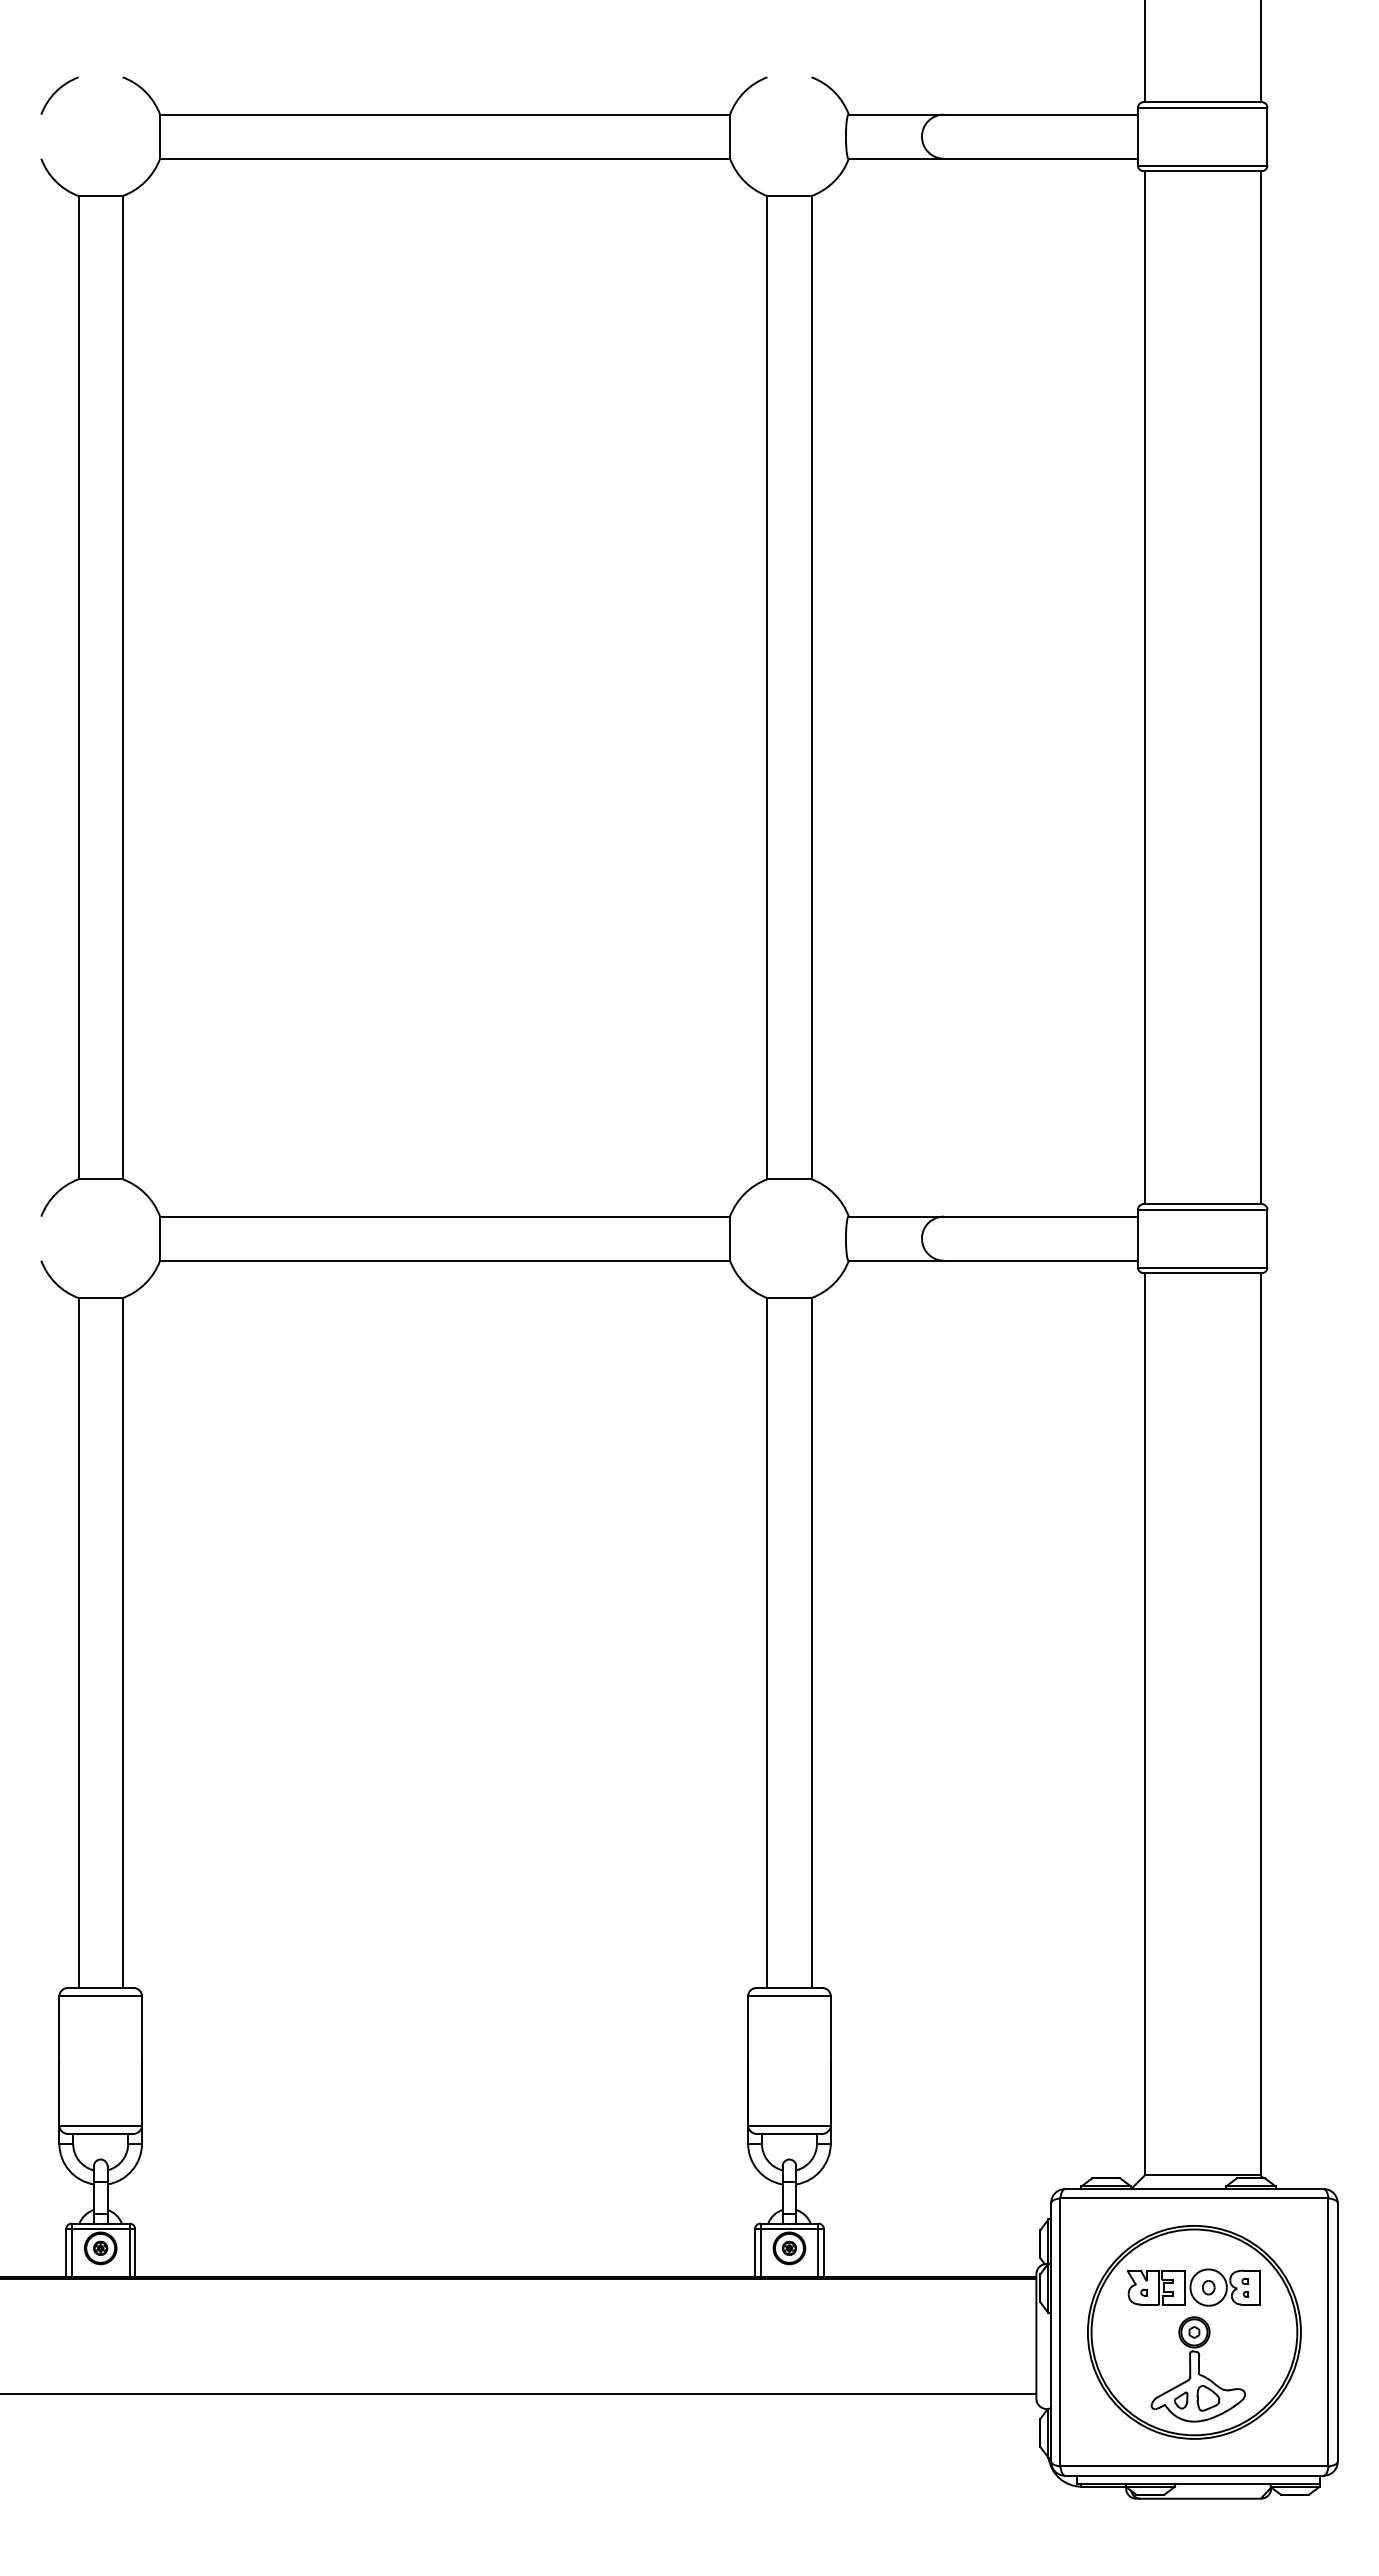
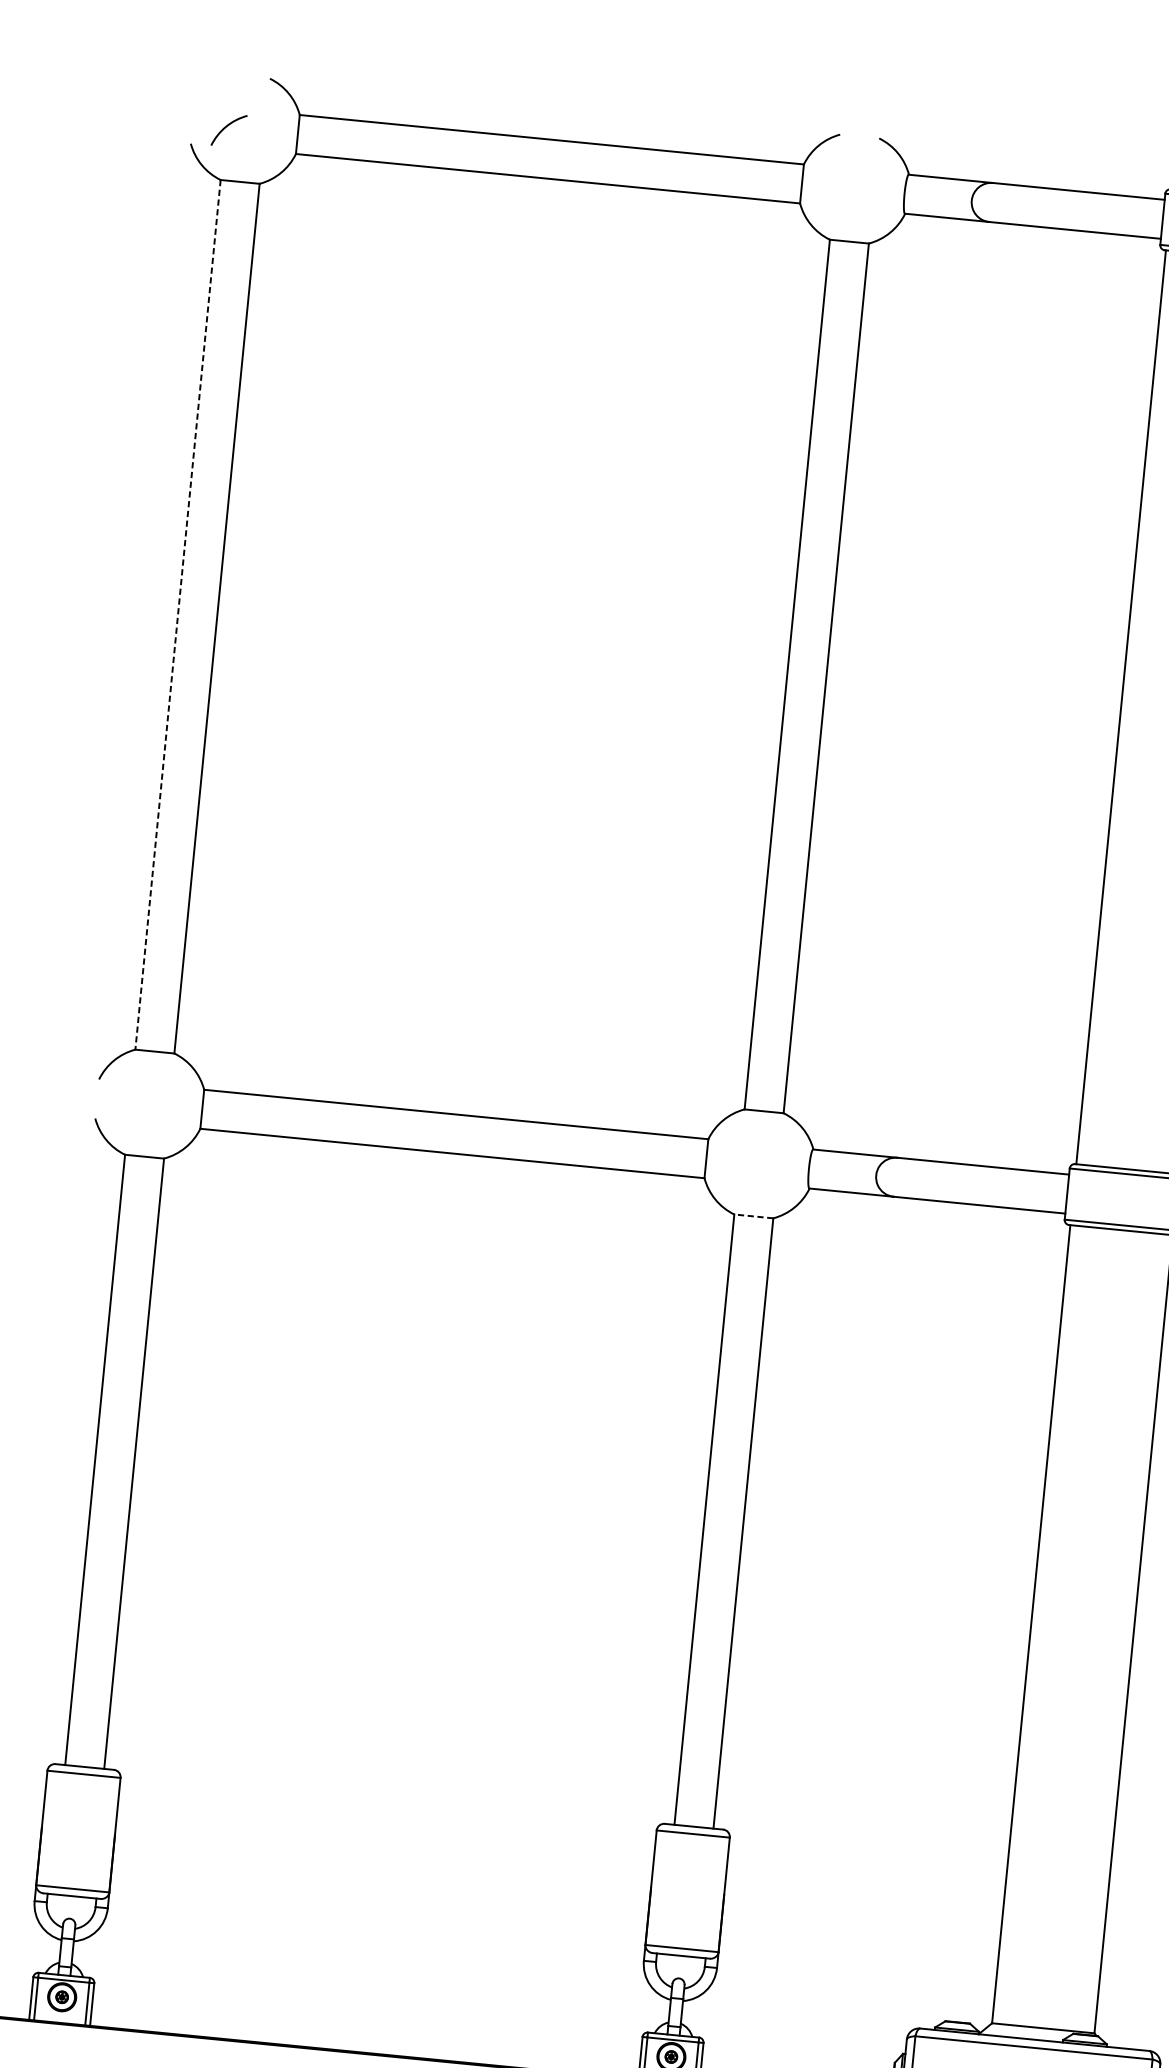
arc: (56, 92) -> (226, 127), moved
line: (78, 687) -> (177, 614), solid -> dashed
line: (788, 1298) -> (752, 1216), solid -> dashed

